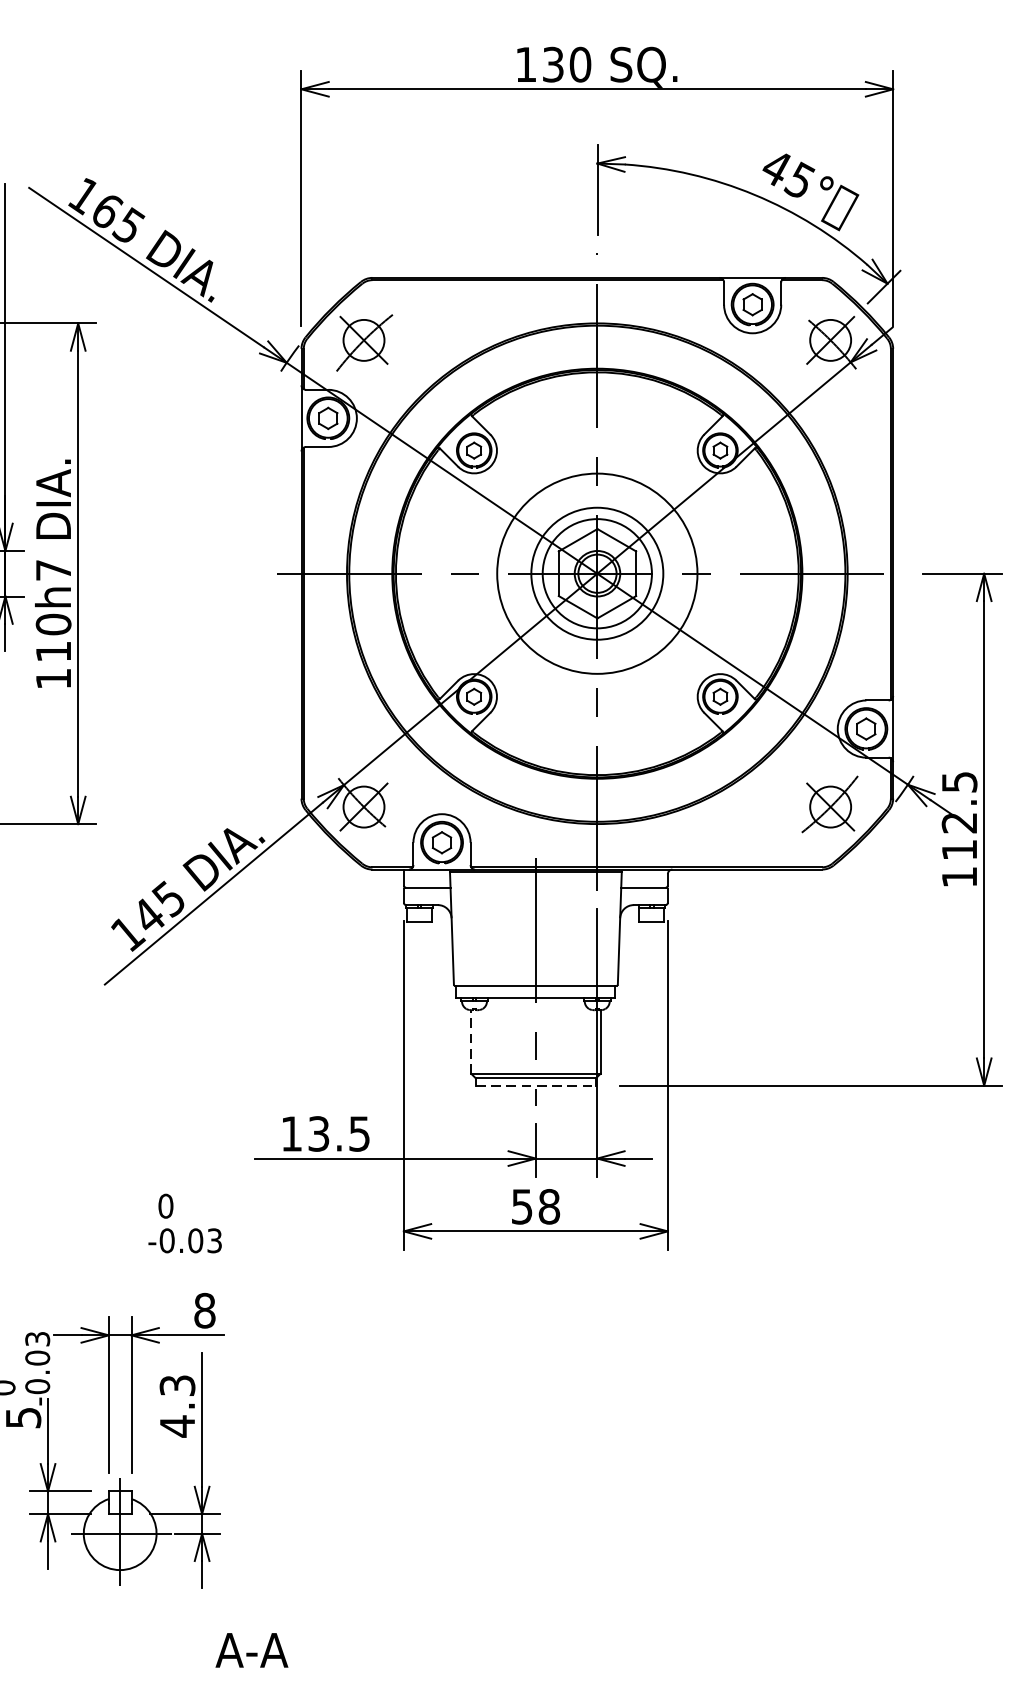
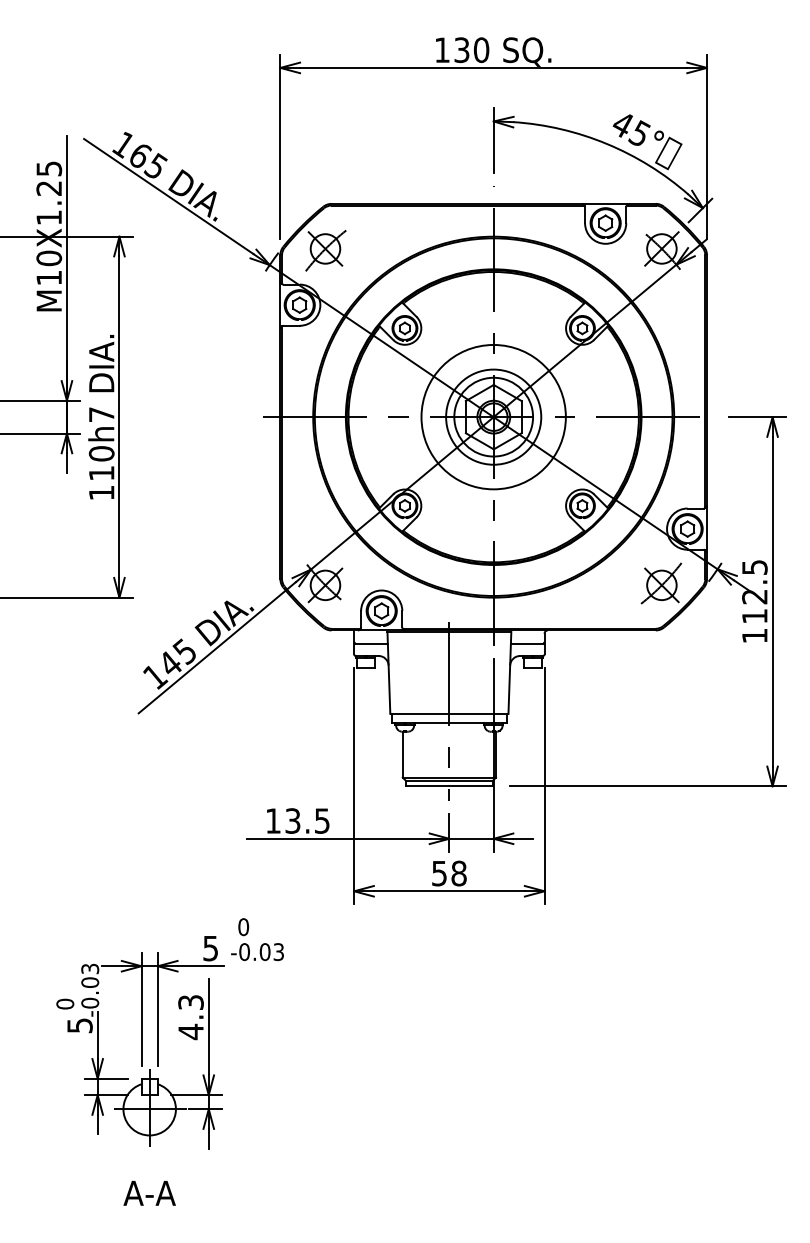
line: (470, 1041) -> (402, 754), dashed -> solid
line: (536, 1086) -> (449, 786), dashed -> solid
text: (185, 1223) -> (257, 939), moved
text: (204, 1310) -> (210, 948), 8 -> 5
text: (251, 1650) -> (149, 1193), moved

